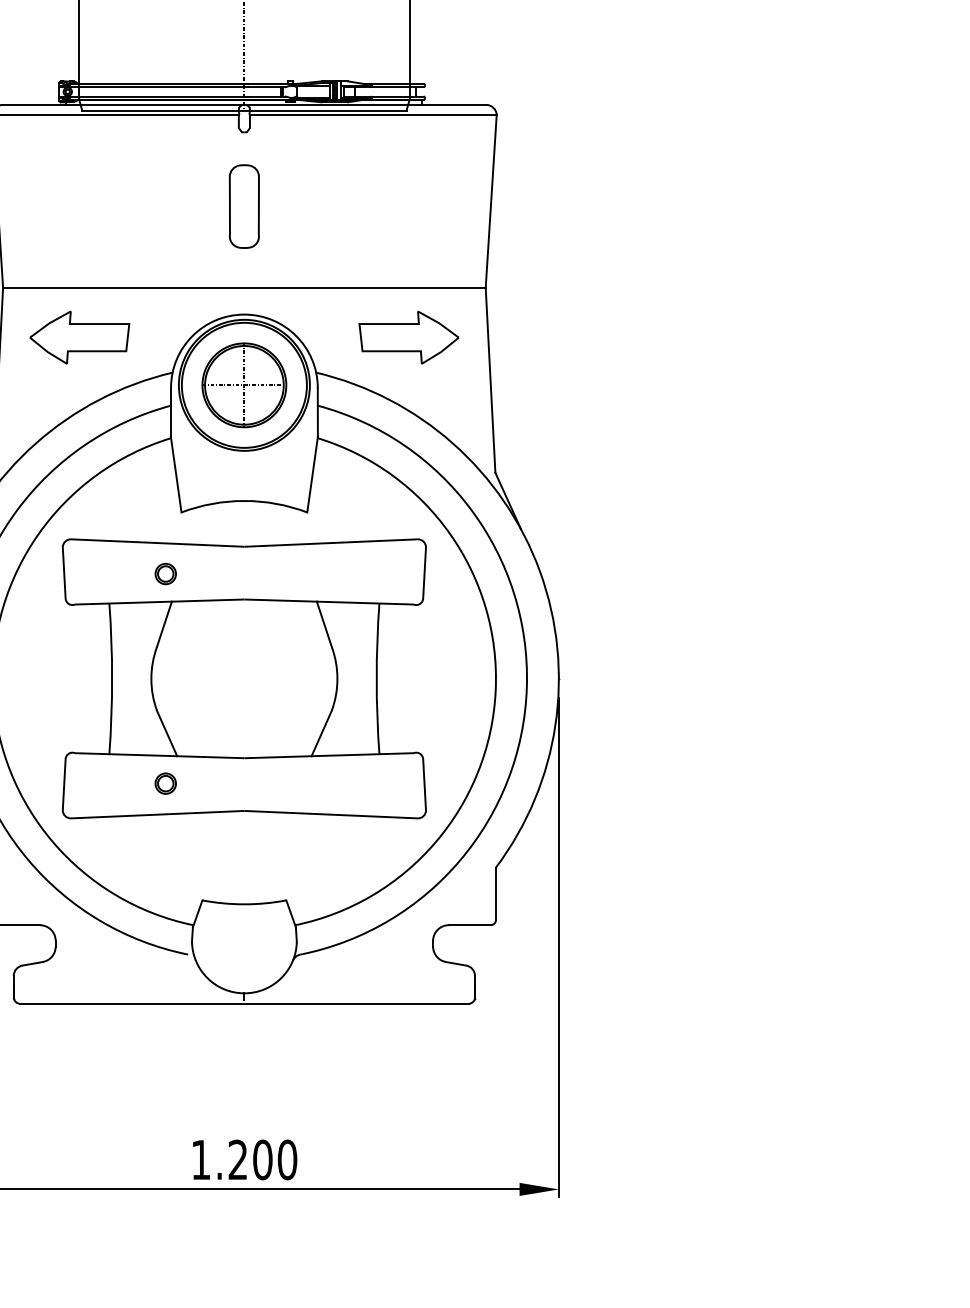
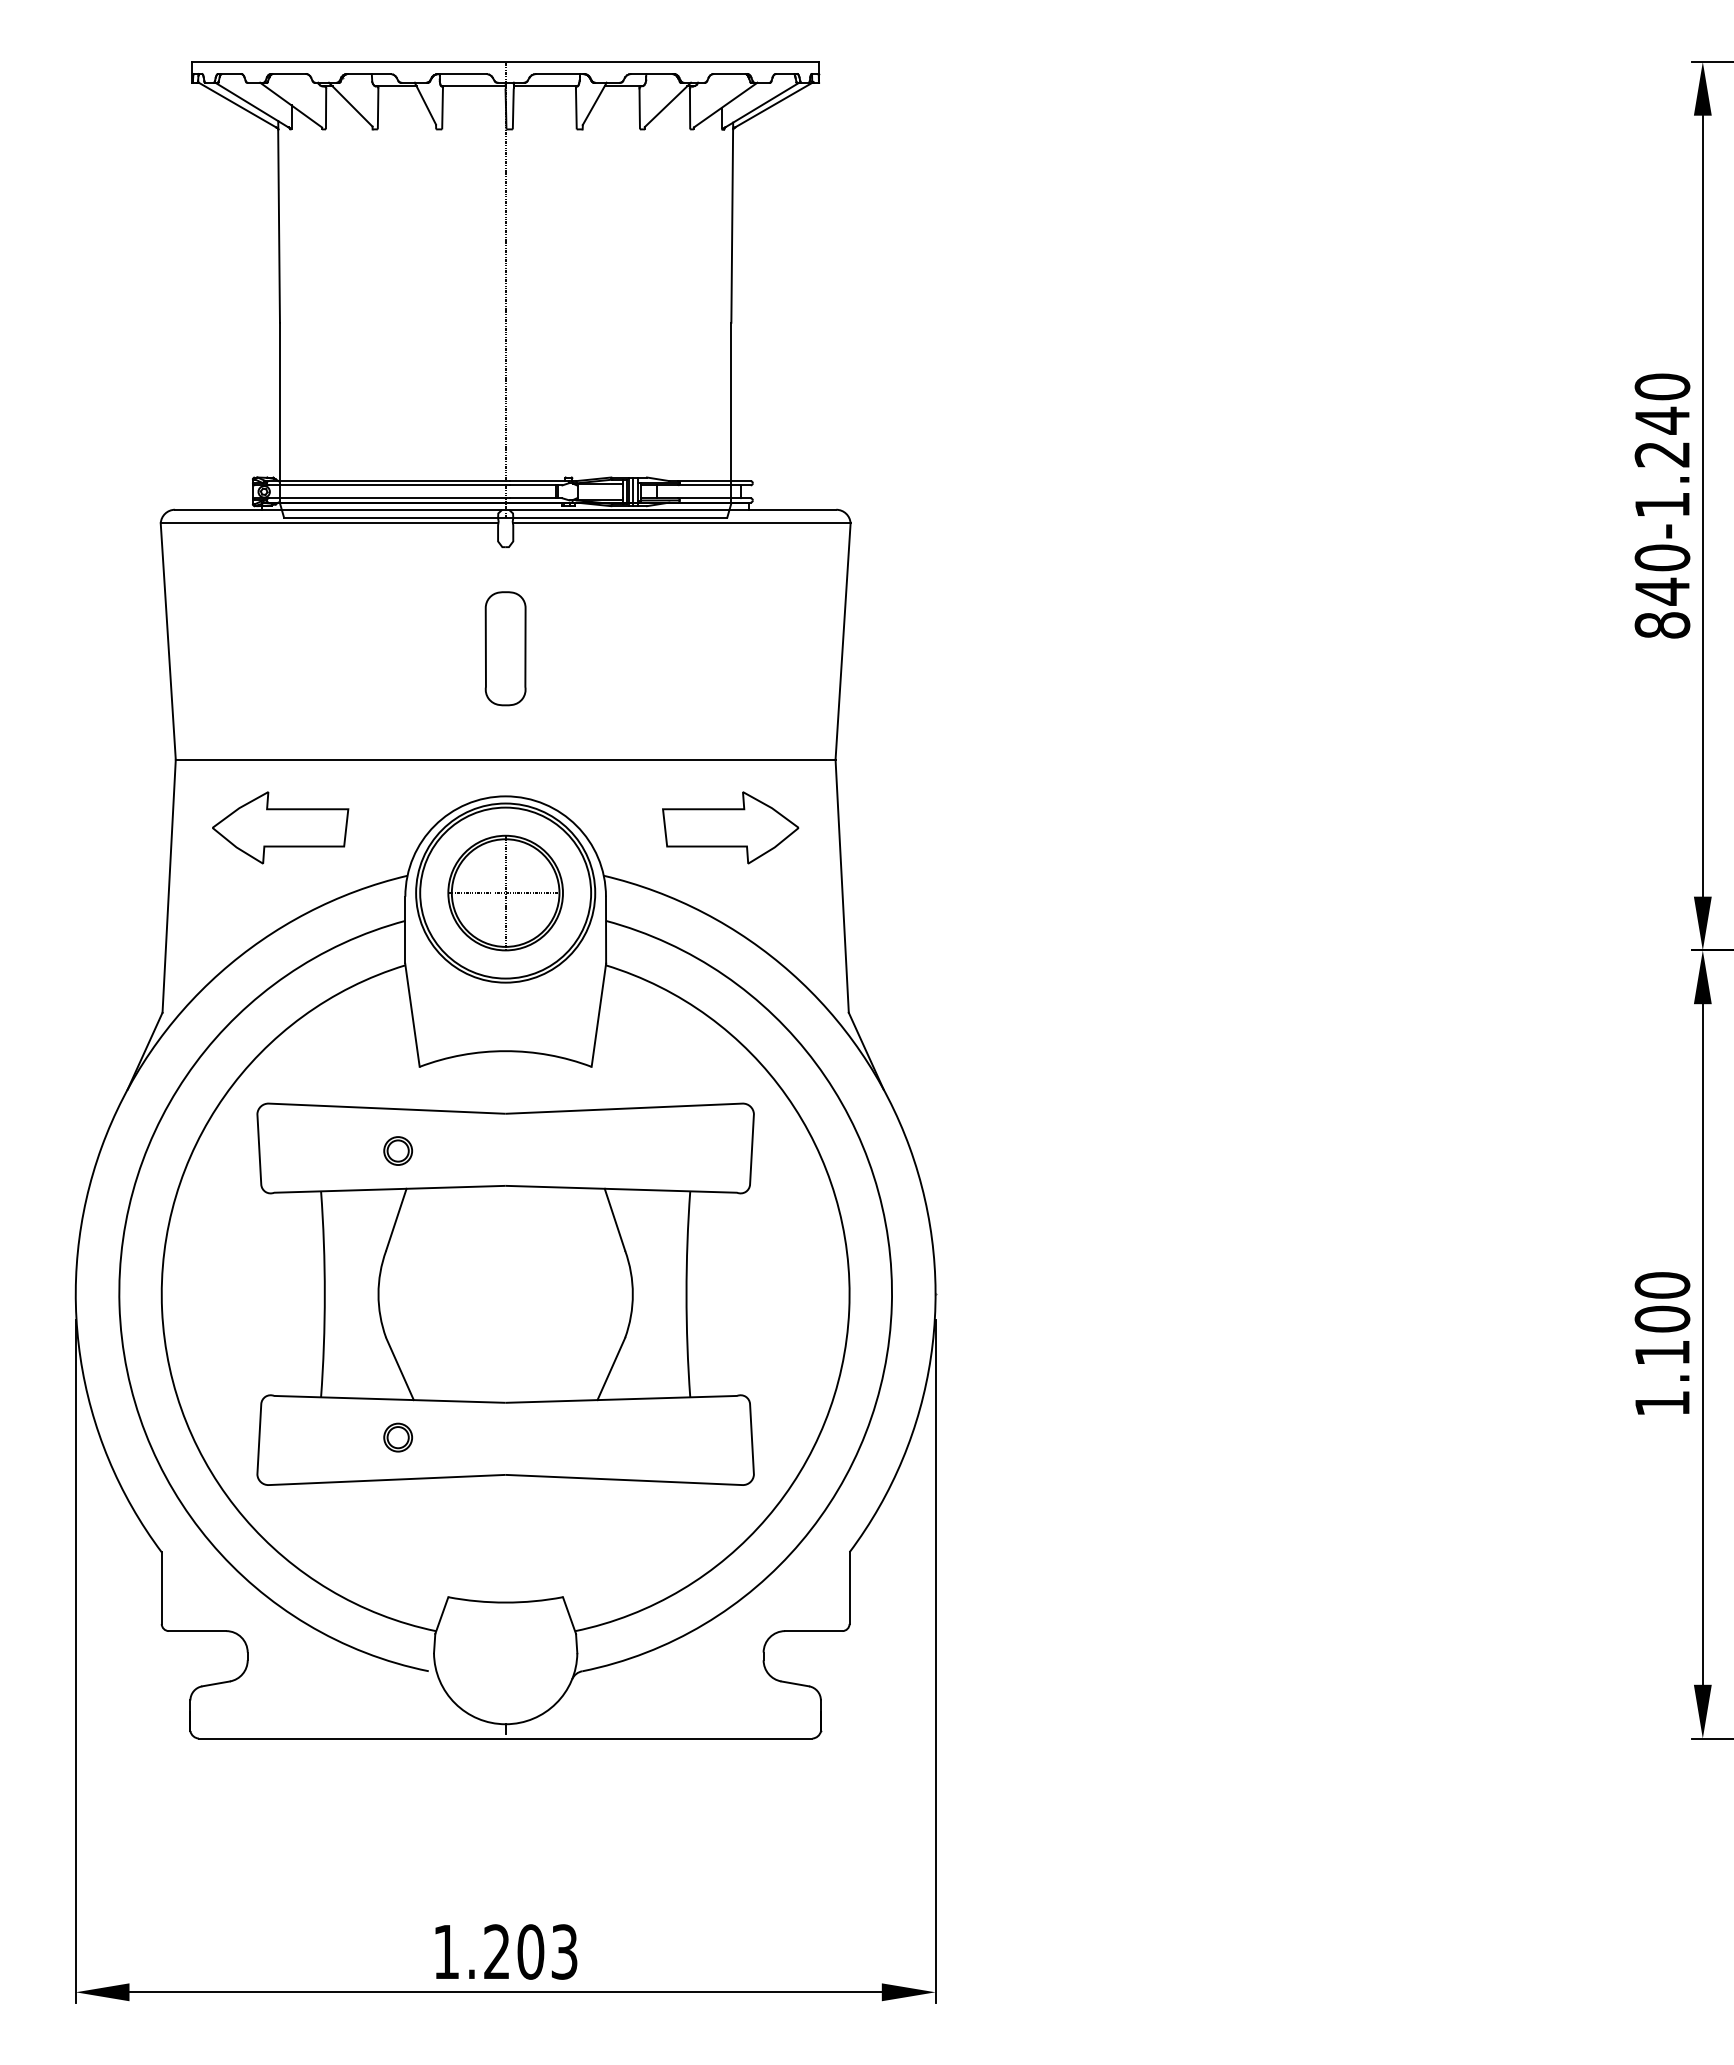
text: (287, 1159) -> (564, 1951), 1.200 -> 1.203

